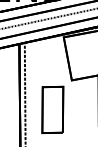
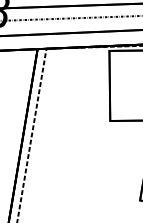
part: (52, 109) -> (71, 161), removed

